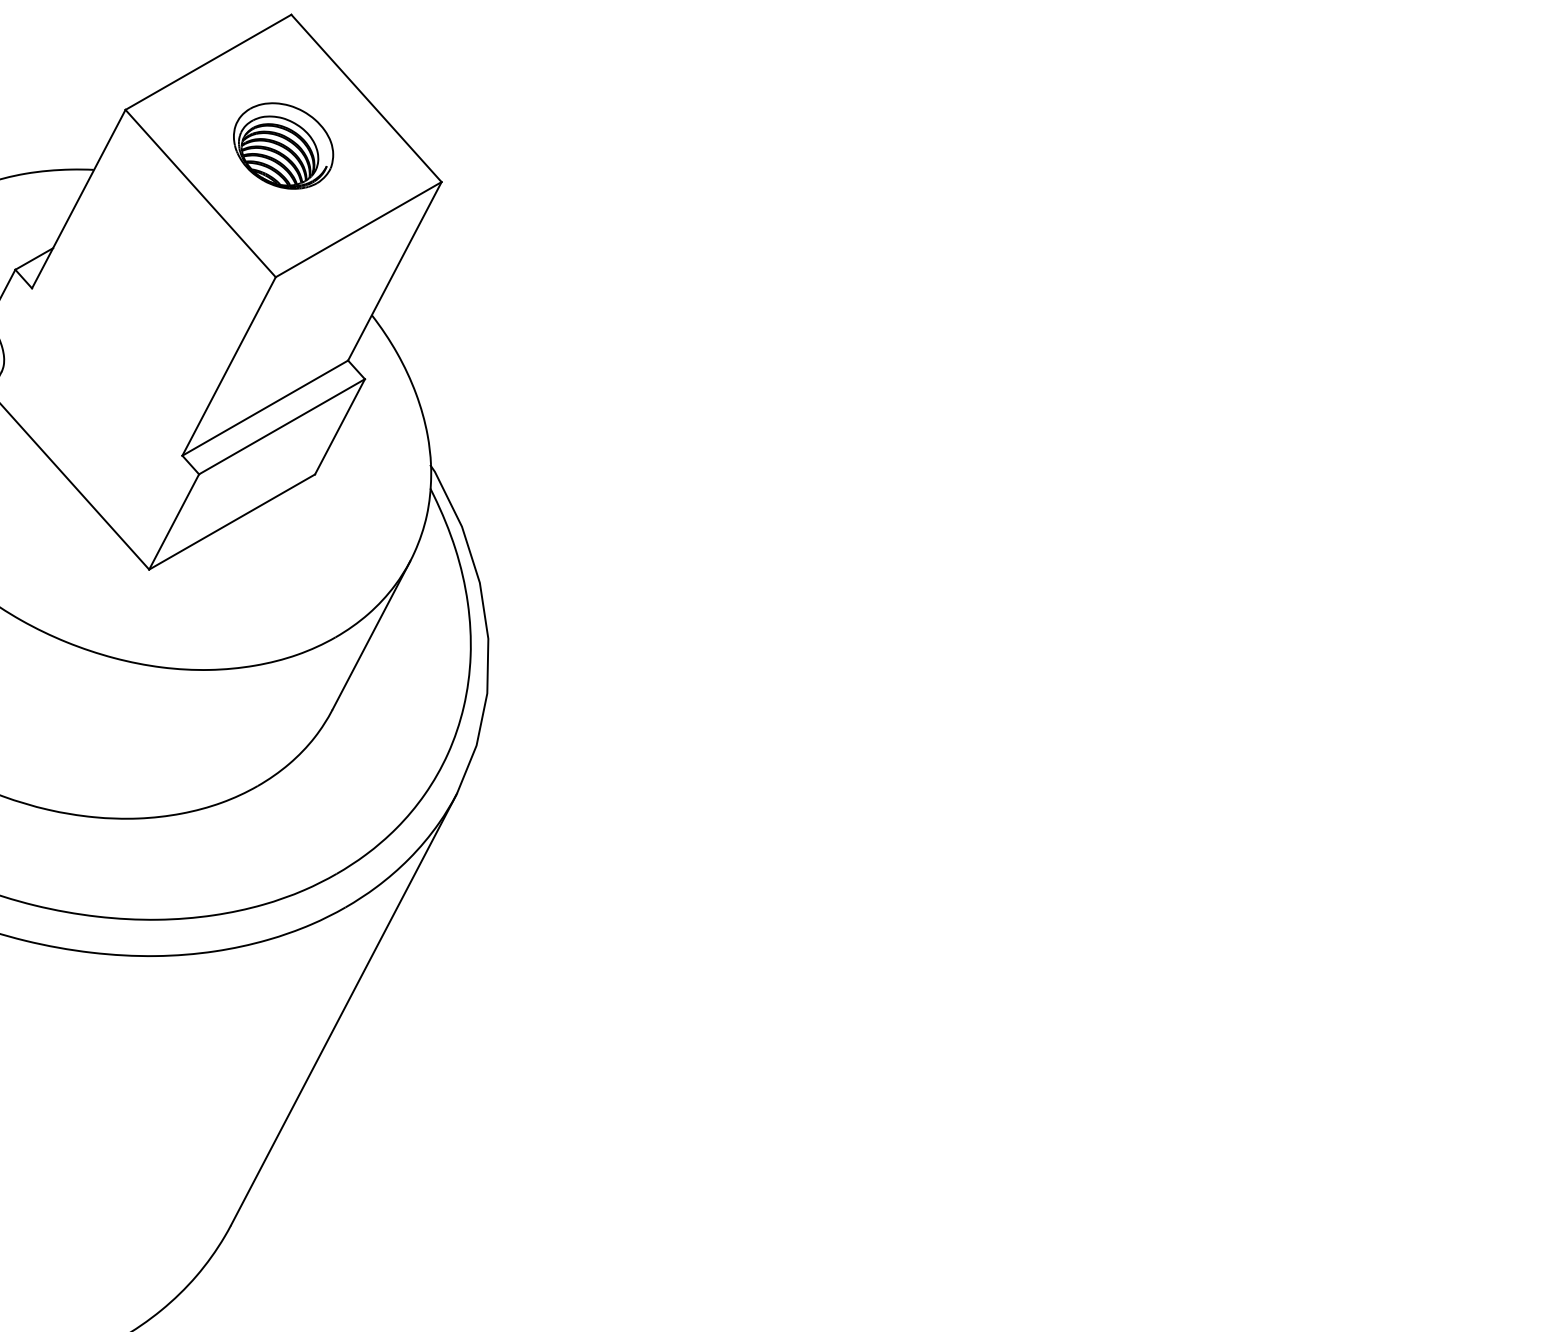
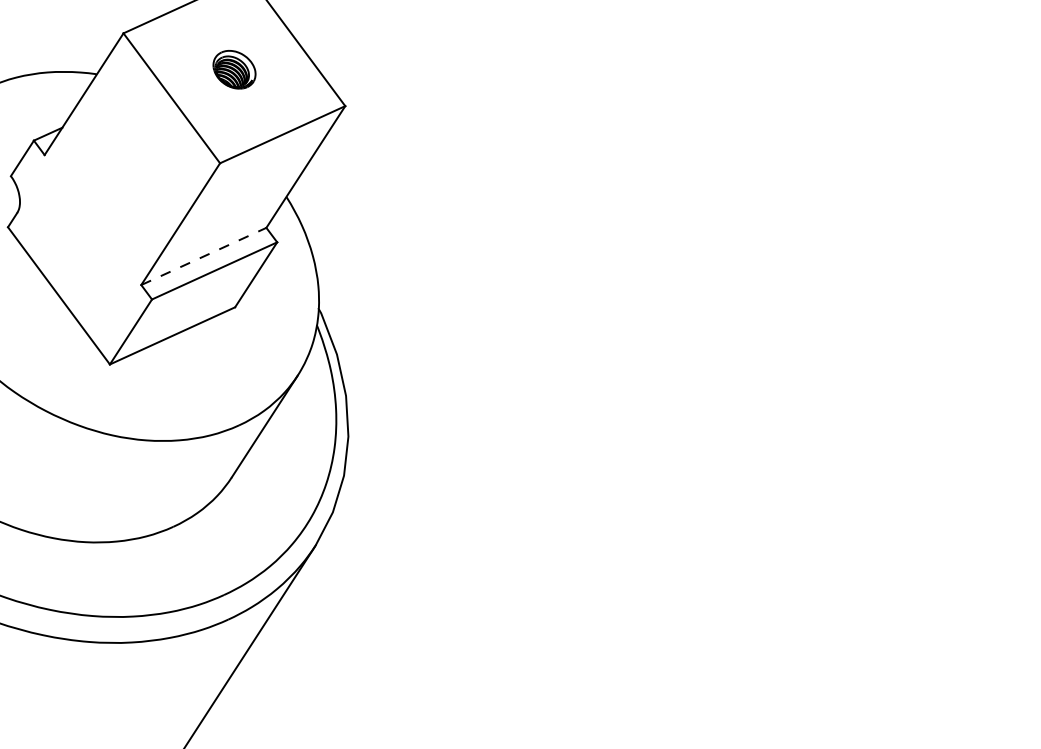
part: (283, 145) -> (234, 69), size x0.6
line: (265, 408) -> (203, 256), solid -> dashed

